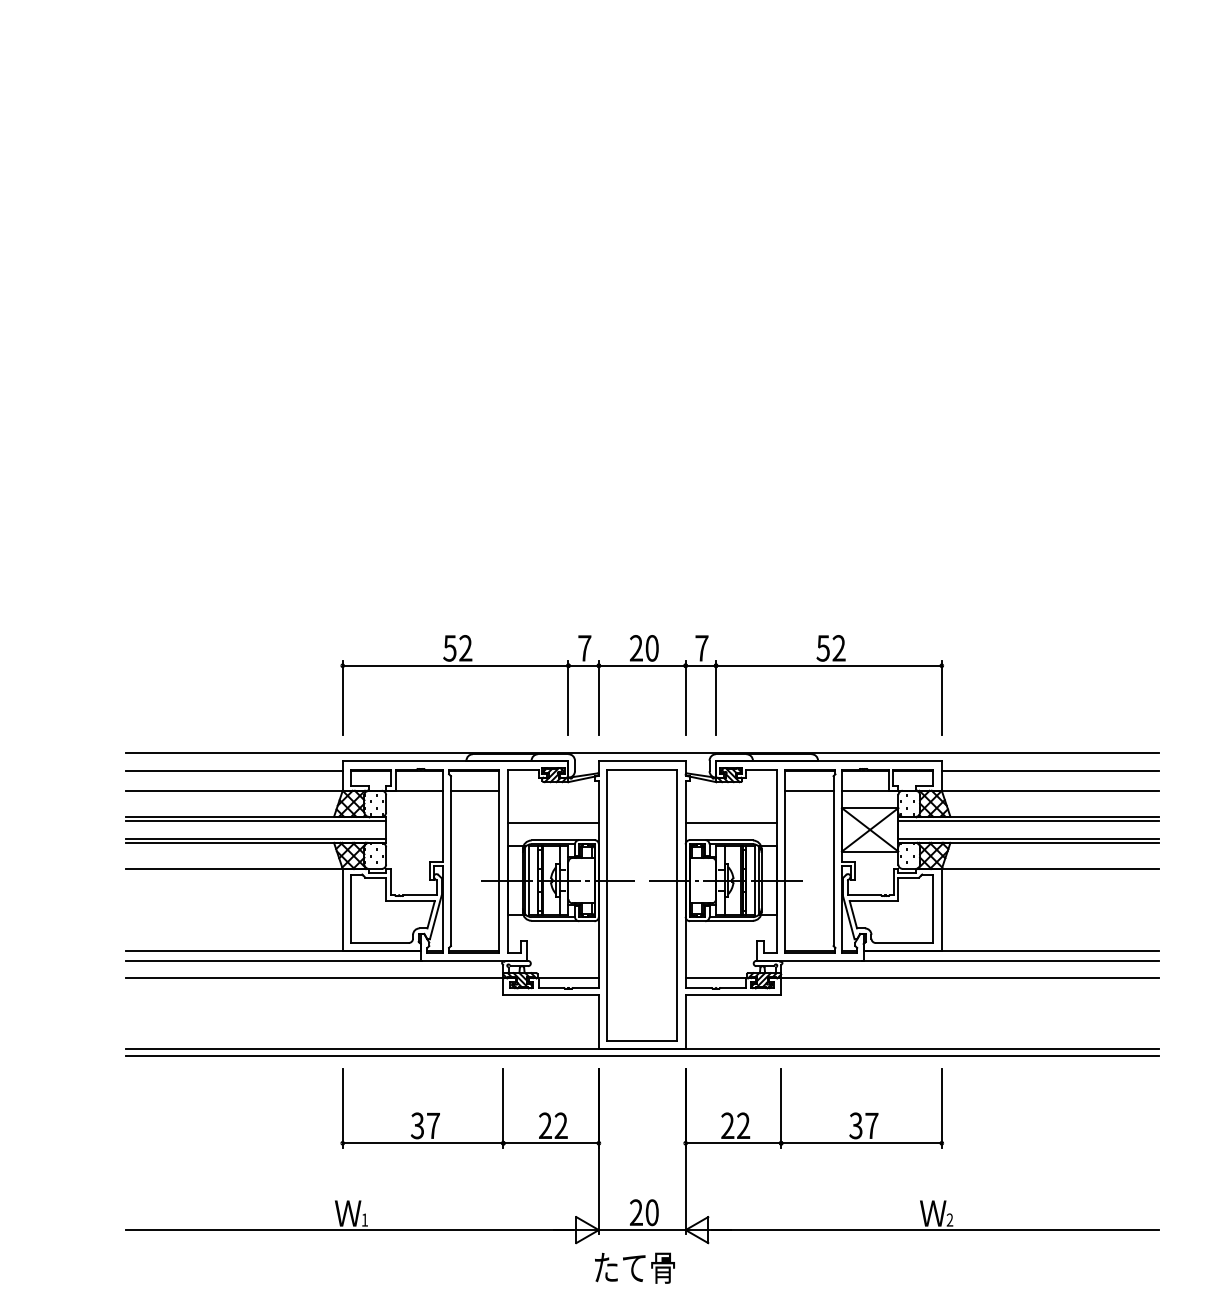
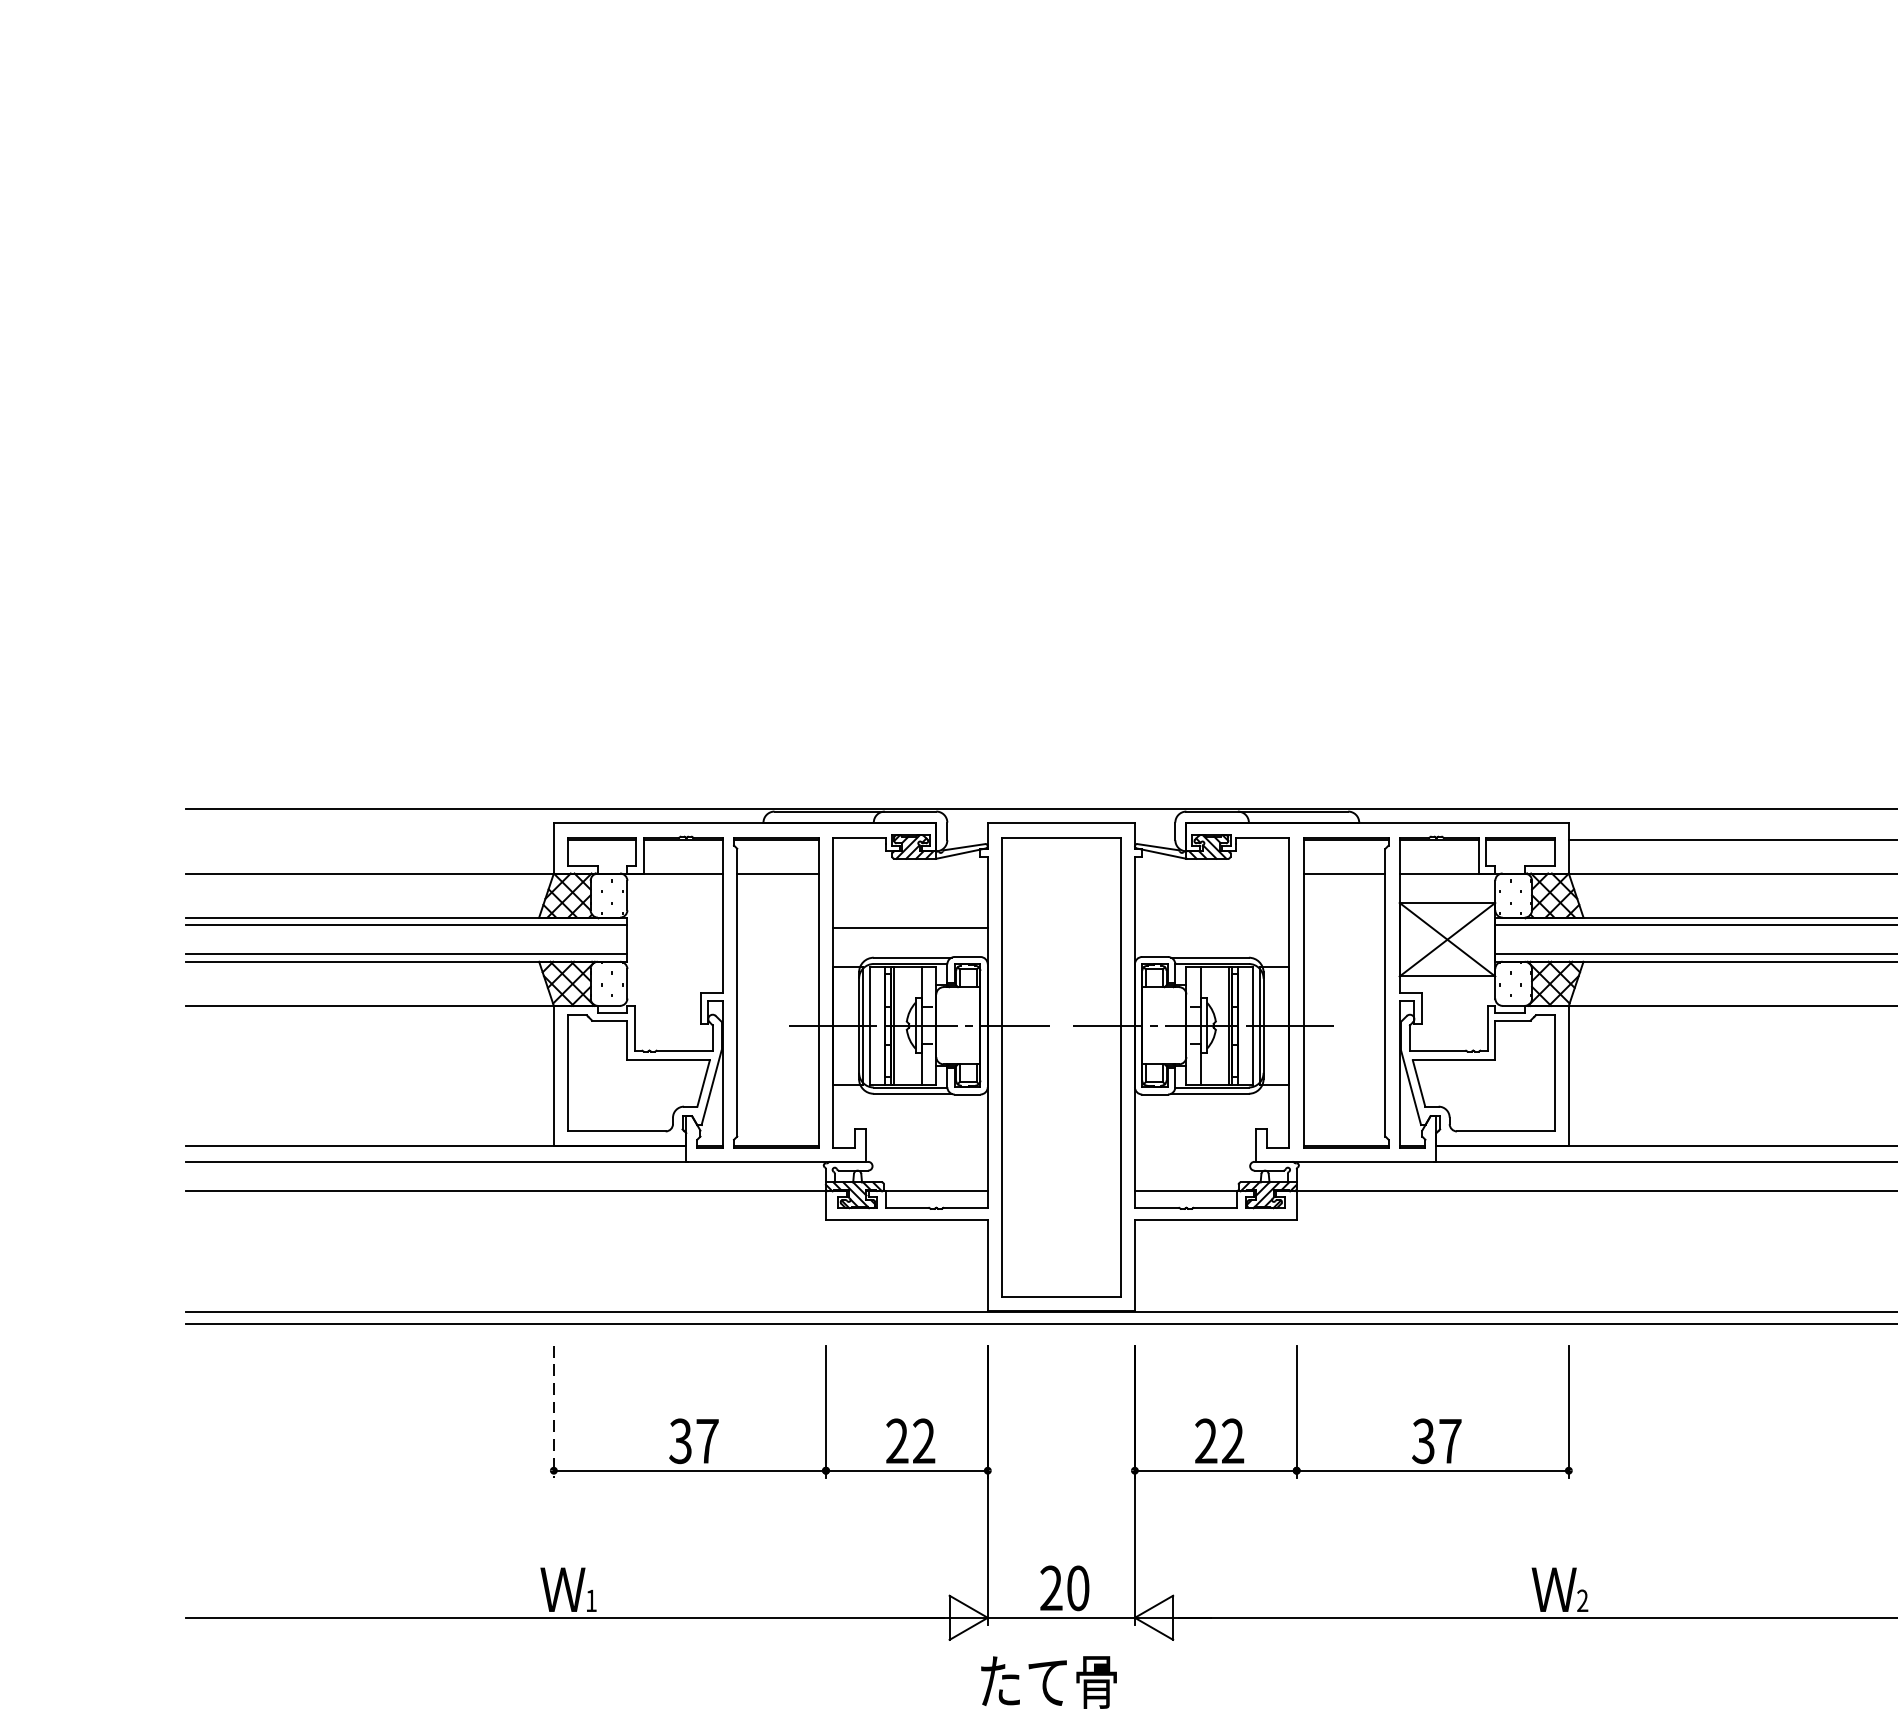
part: (641, 666) -> (1060, 662), removed
line: (233, 770) -> (368, 839), removed
line: (730, 822) -> (1210, 927), removed
line: (342, 1109) -> (553, 1413), solid -> dashed

